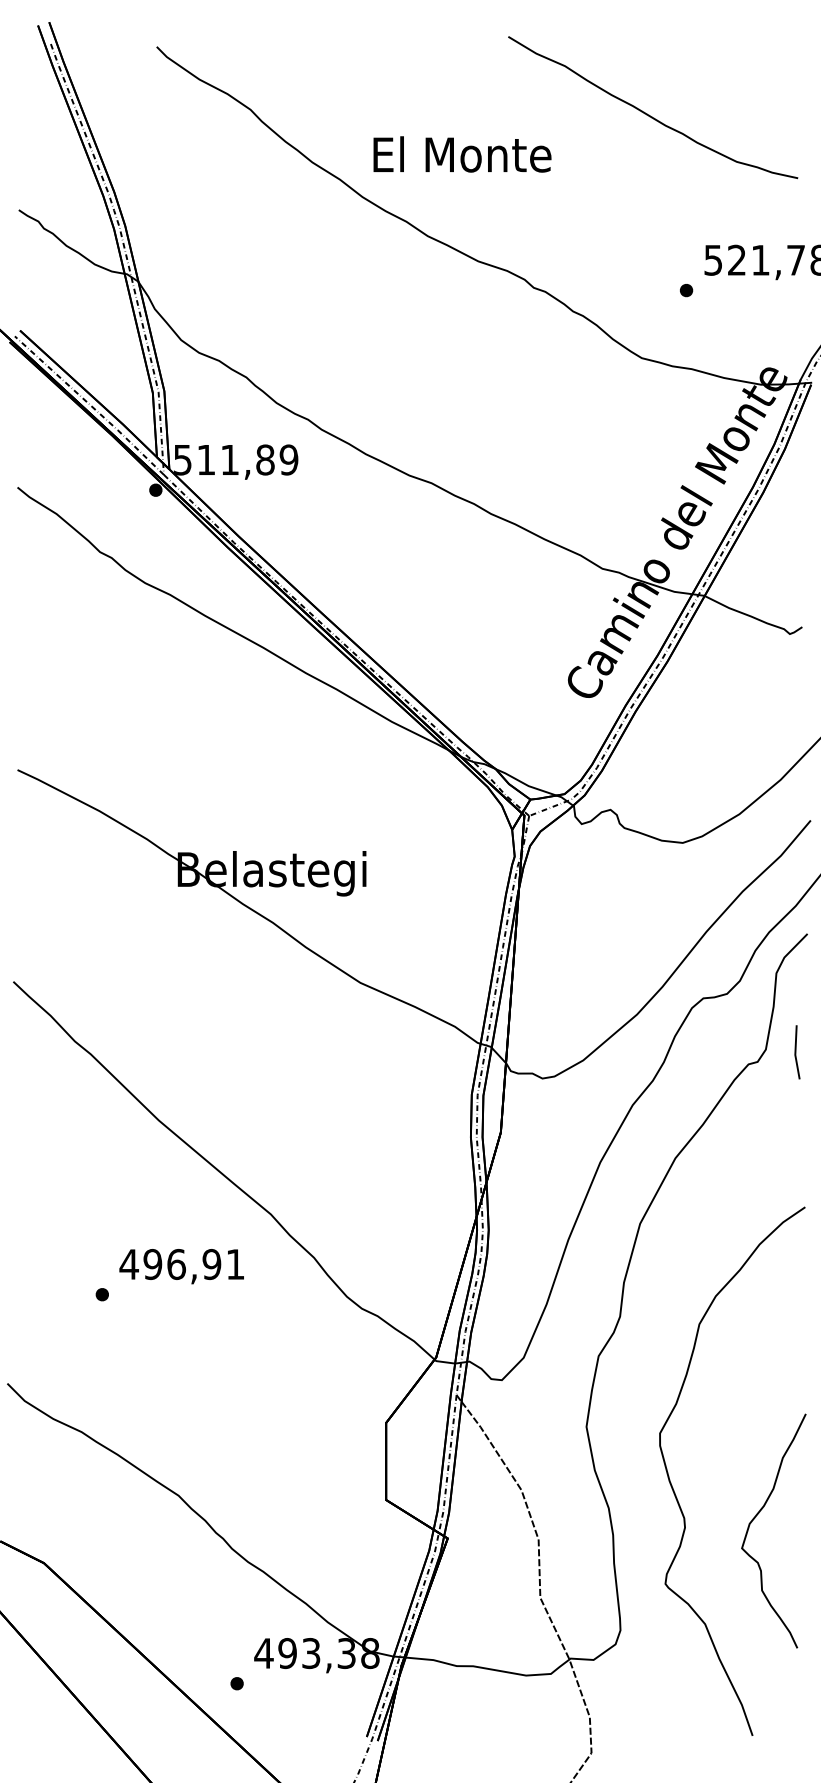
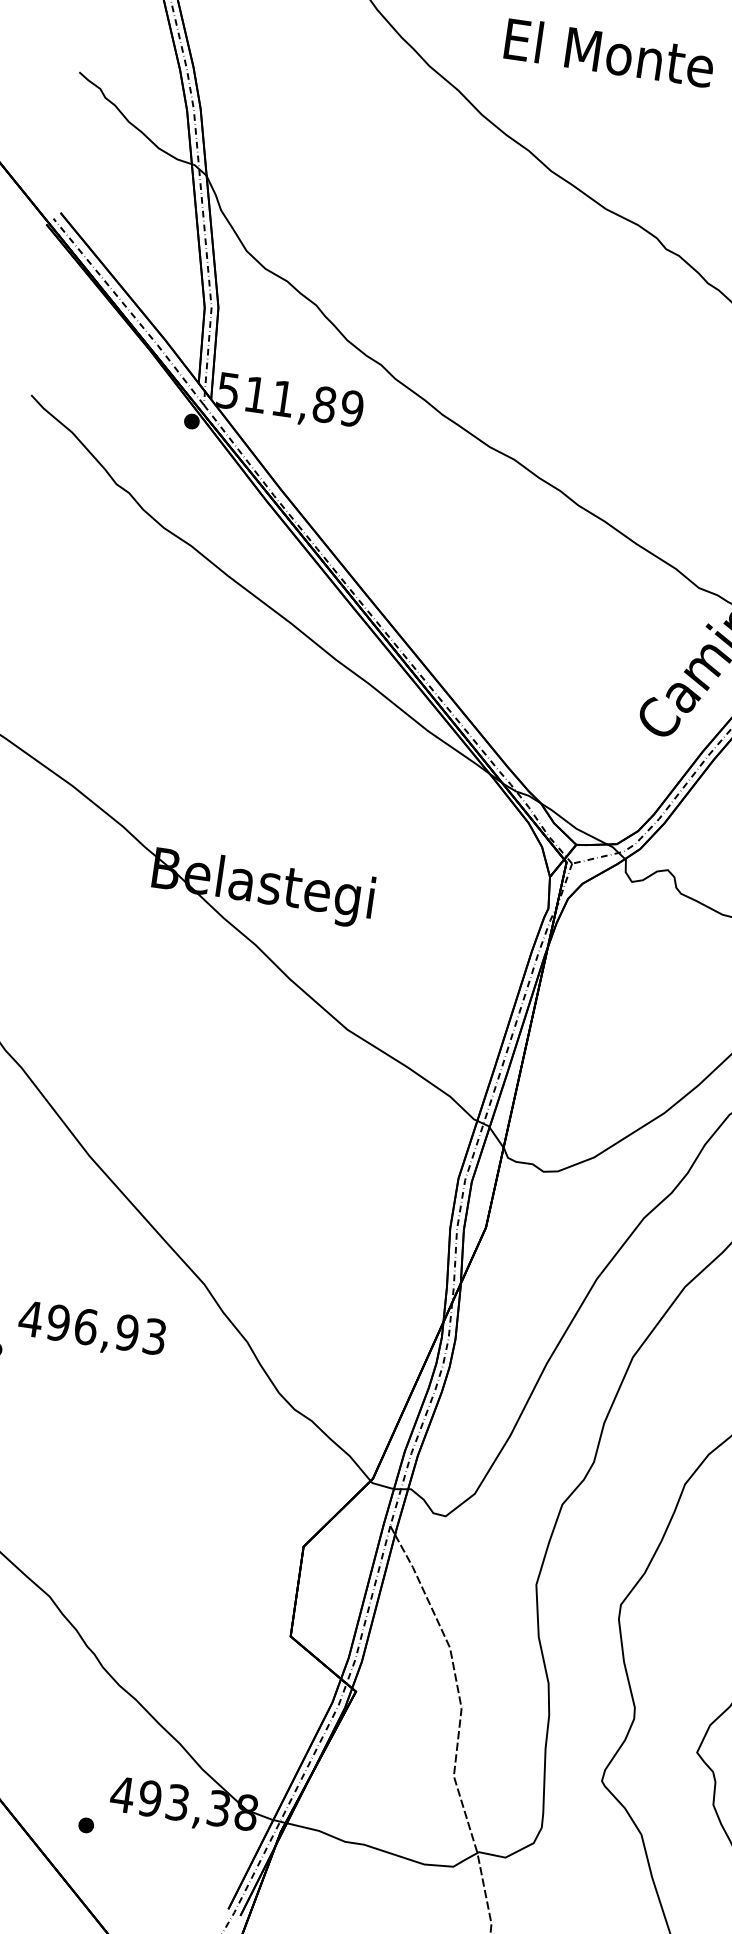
text: (462, 154) -> (609, 52), moved
text: (235, 1264) -> (154, 1336), 496,91 -> 496,93

